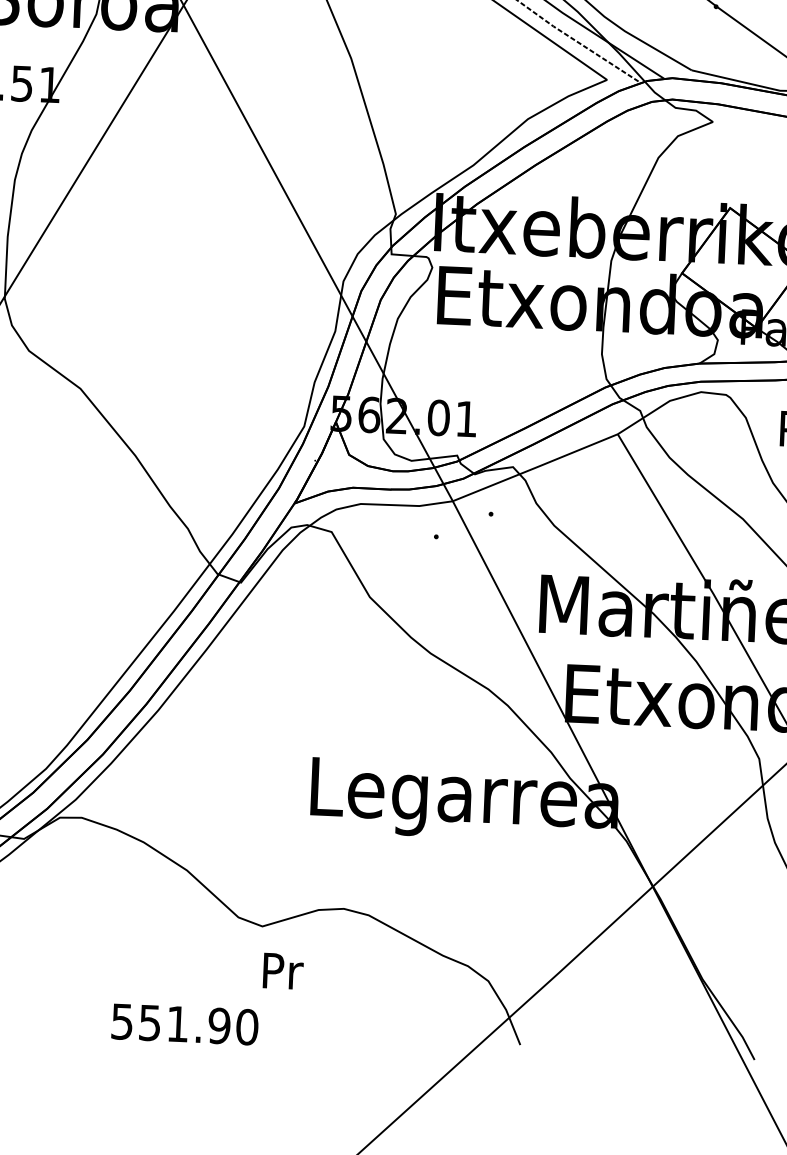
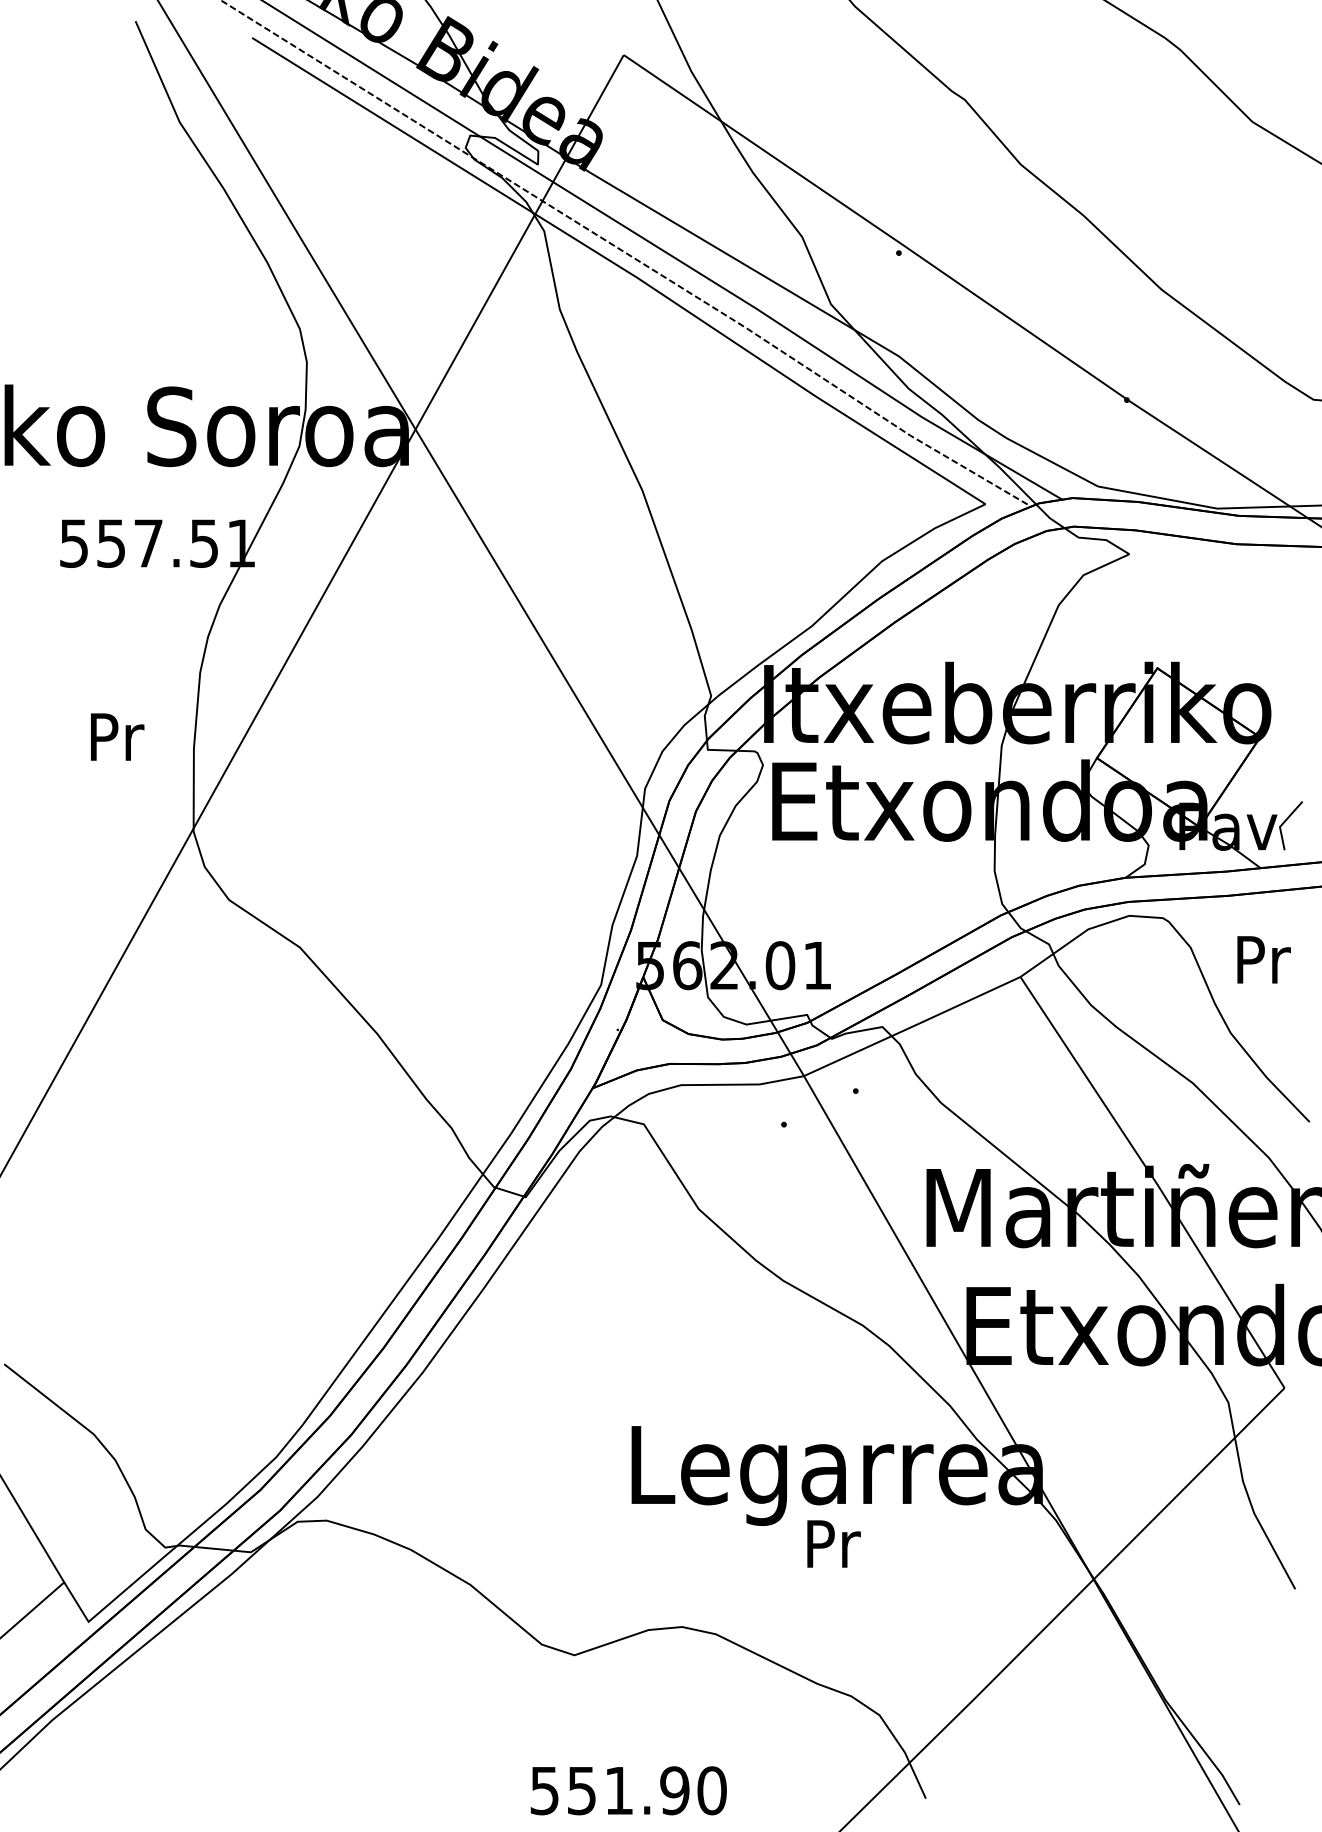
text: (282, 970) -> (833, 1543), moved
text: (184, 1024) -> (628, 1790), moved

